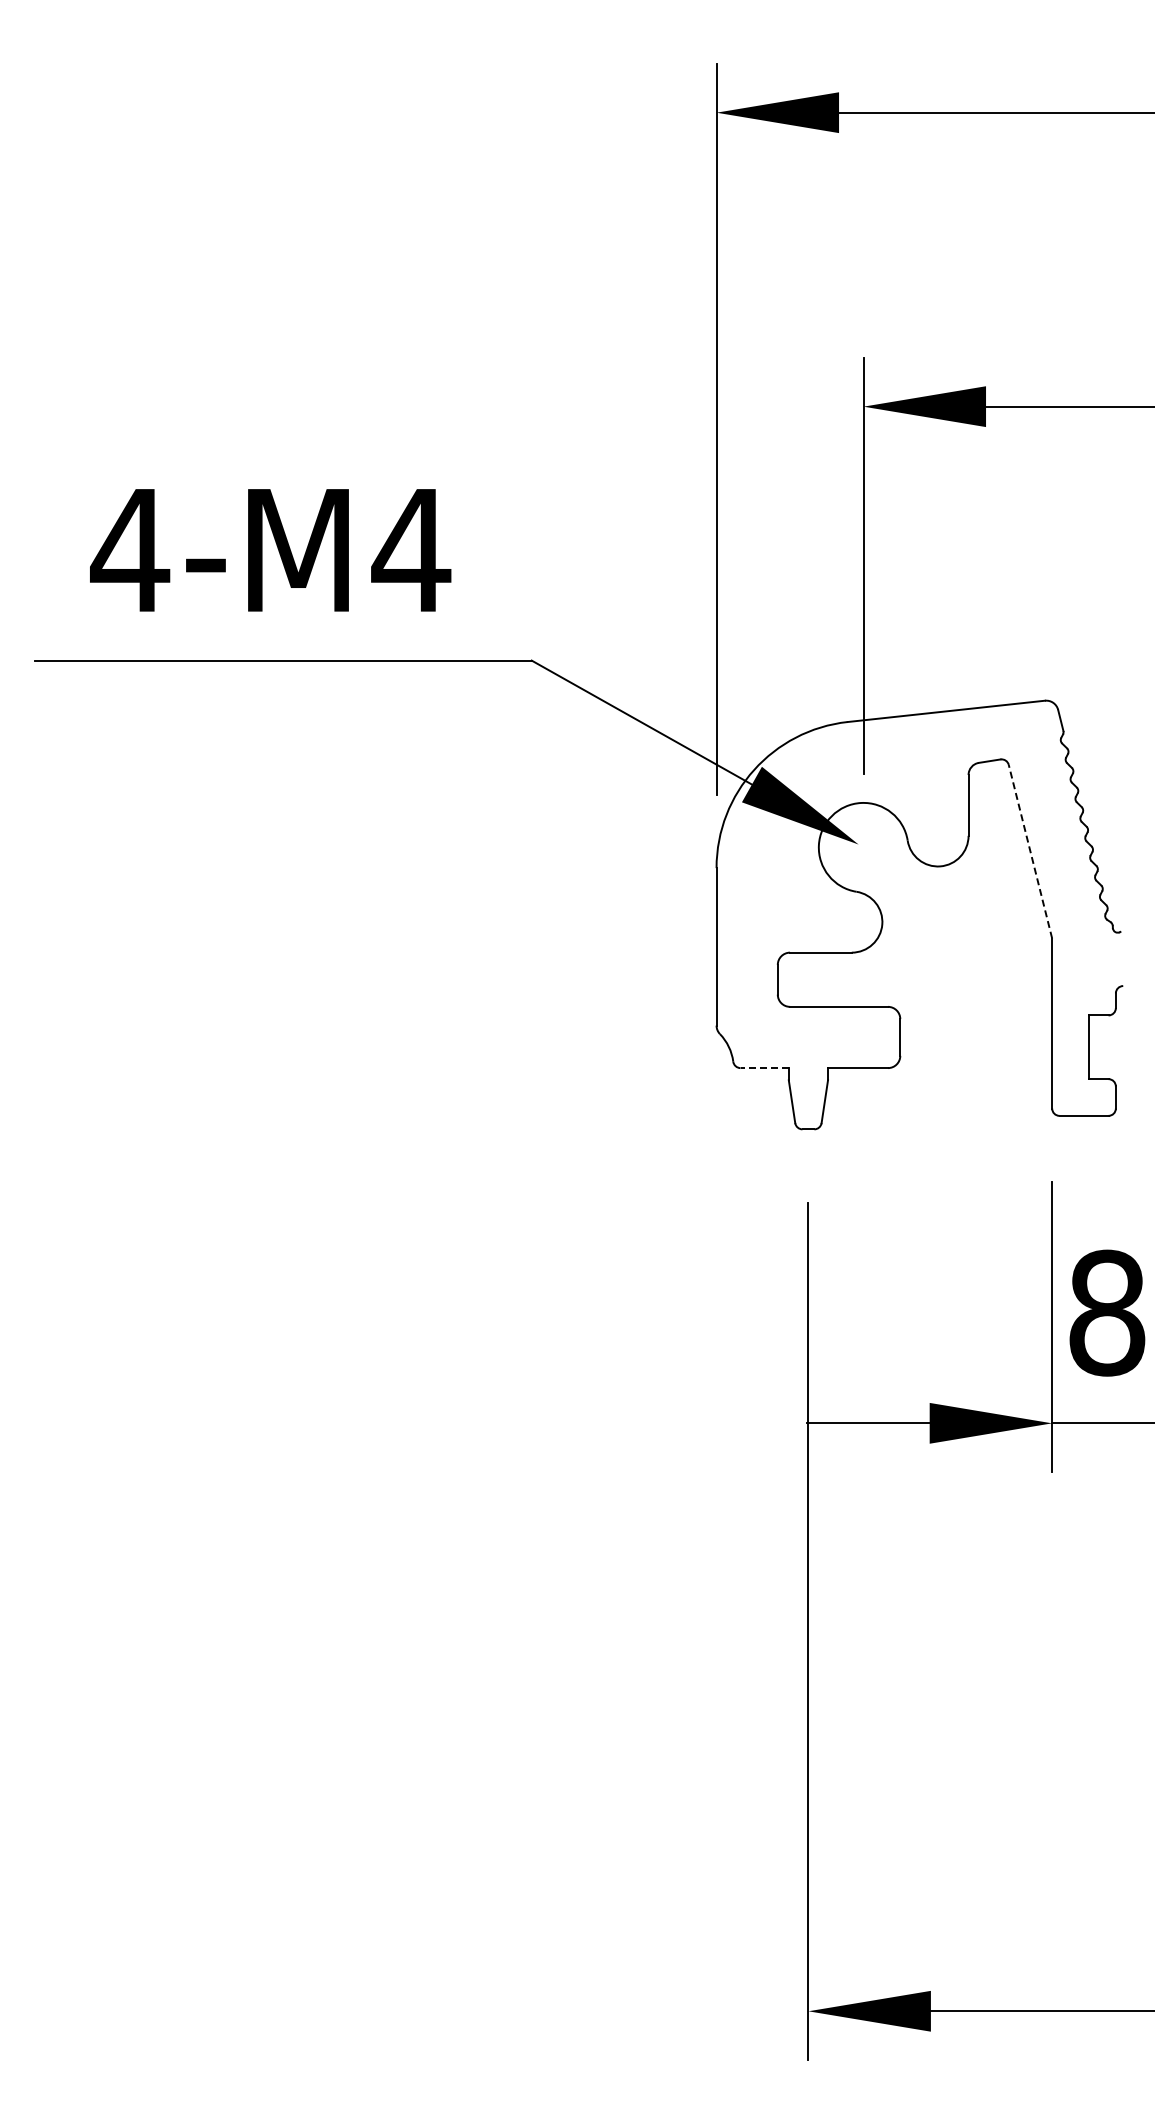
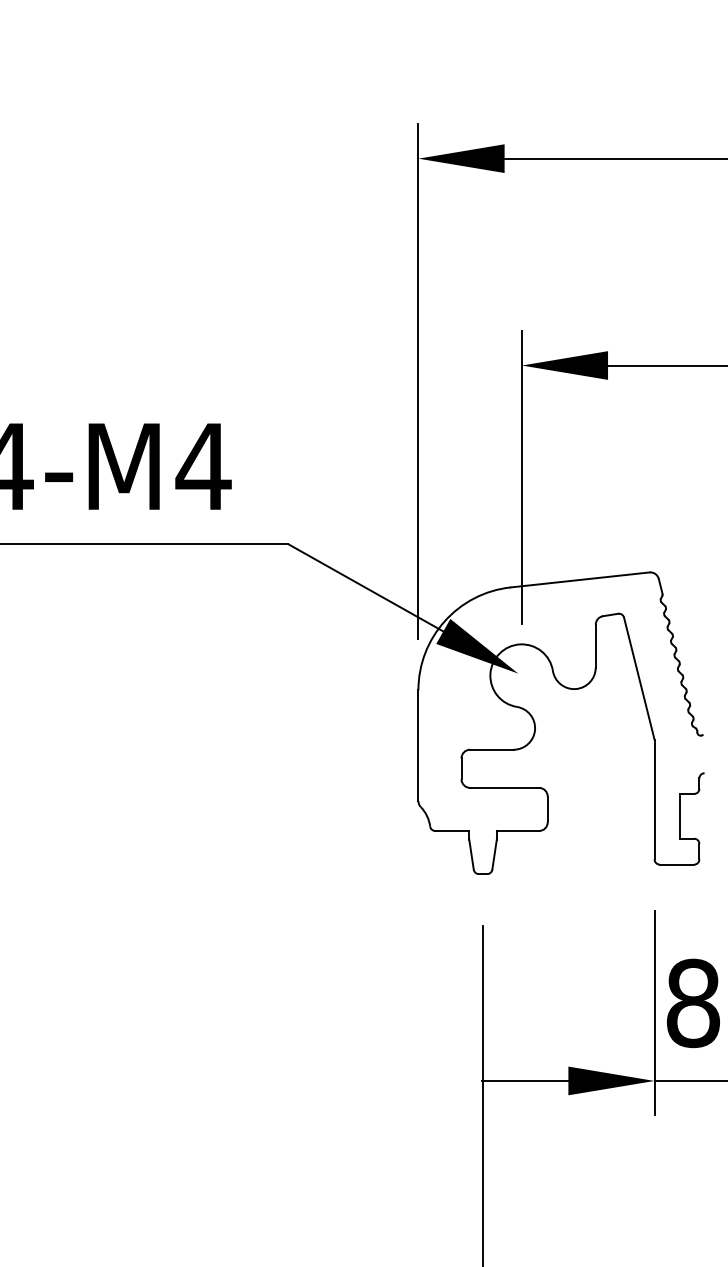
line: (1030, 851) -> (639, 678), dashed -> solid
line: (764, 1068) -> (452, 831), dashed -> solid

